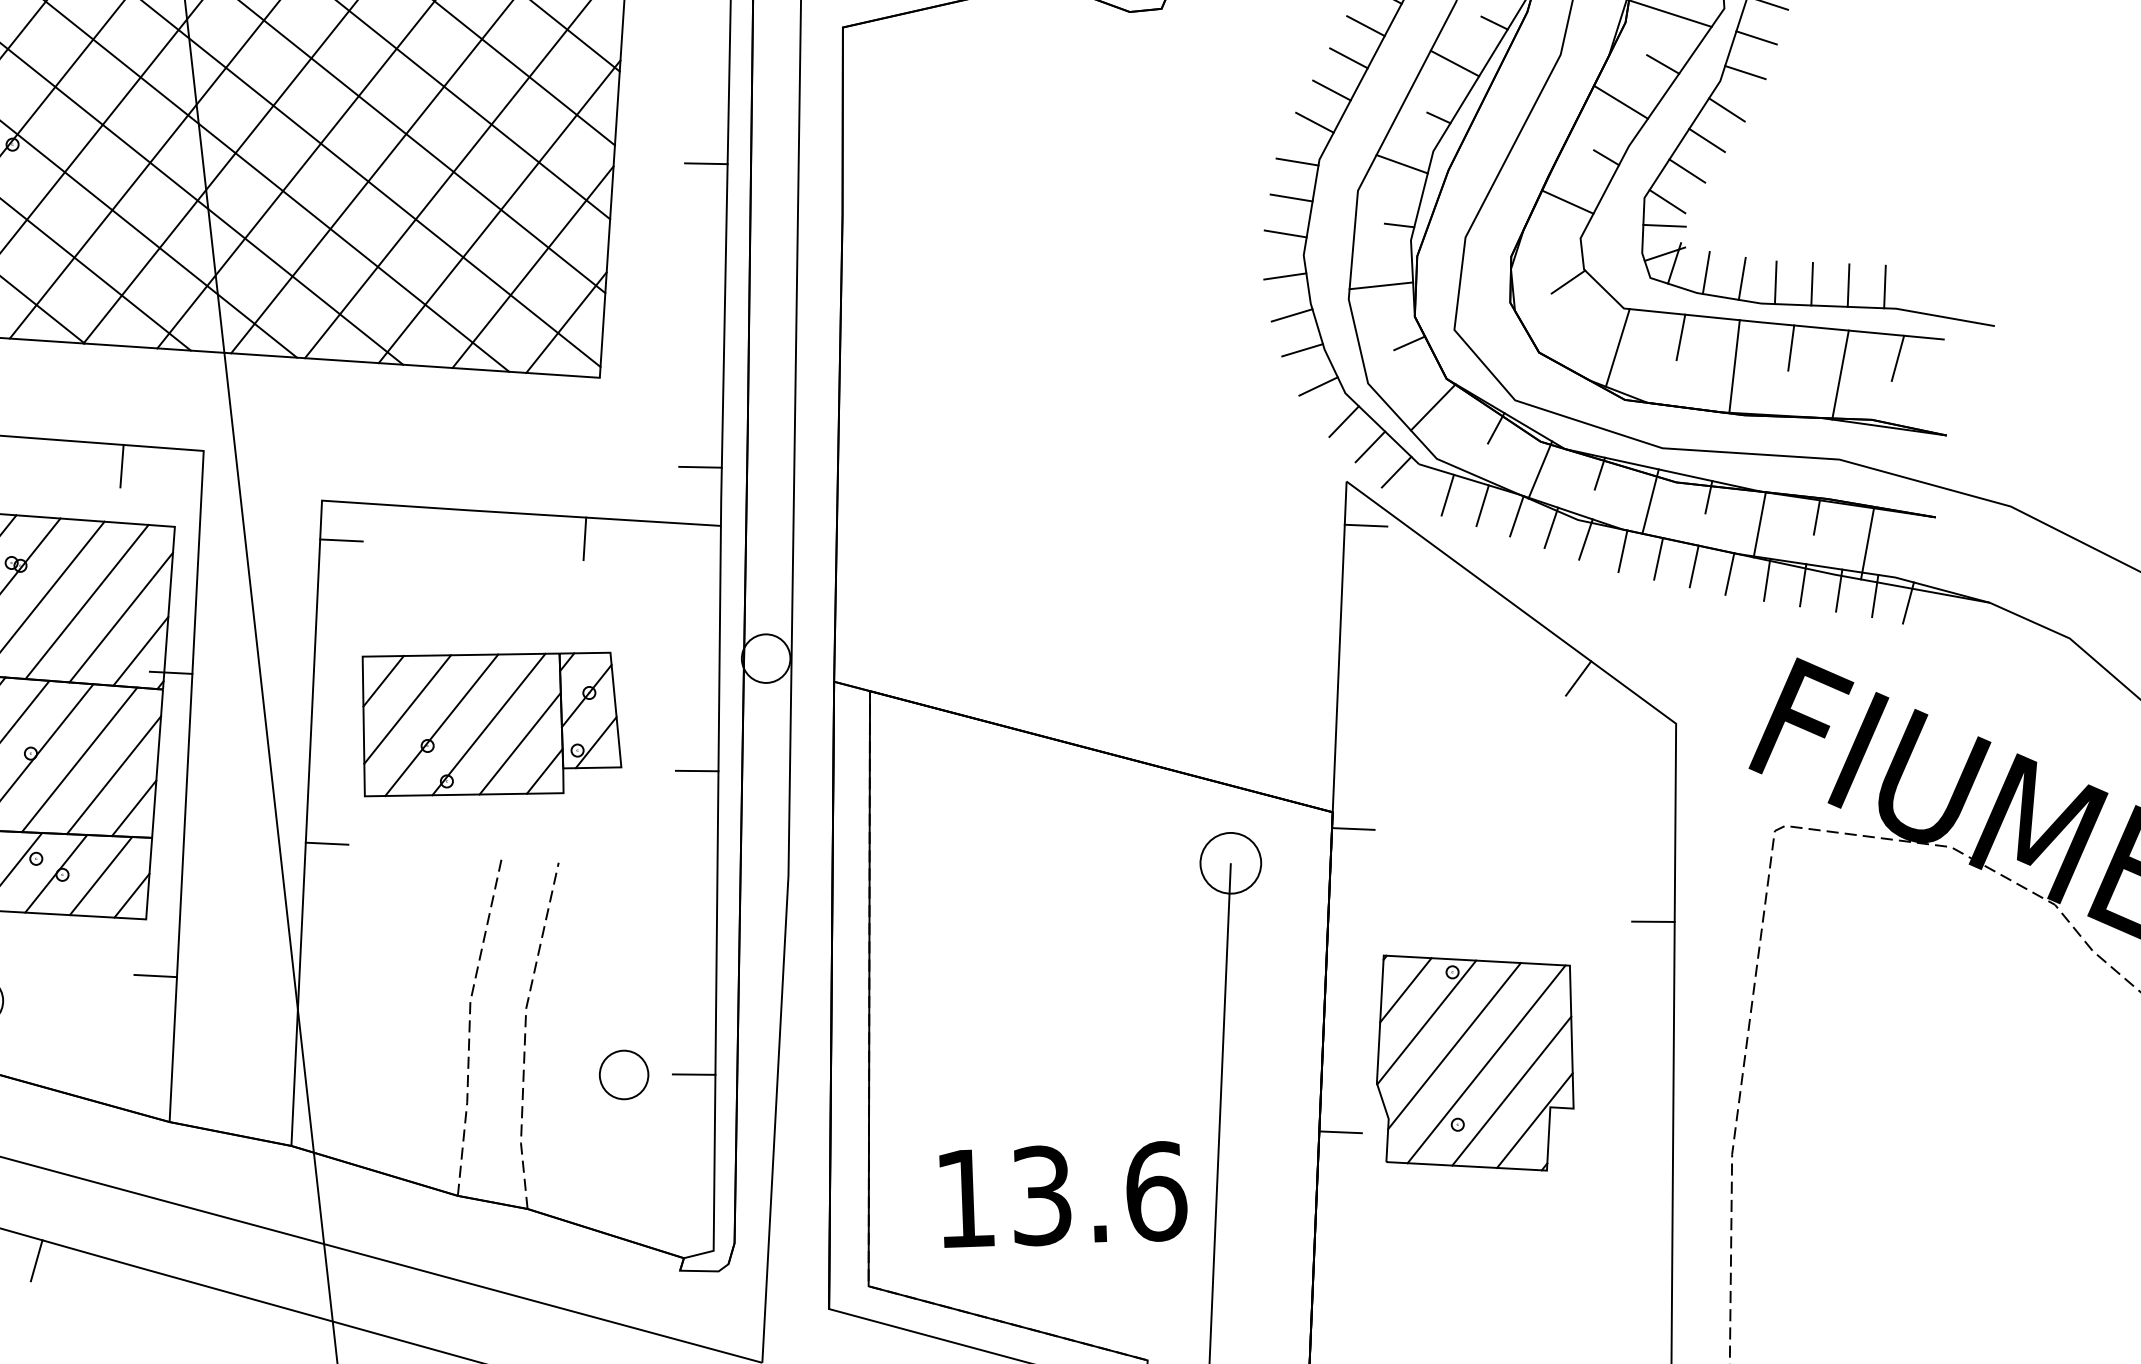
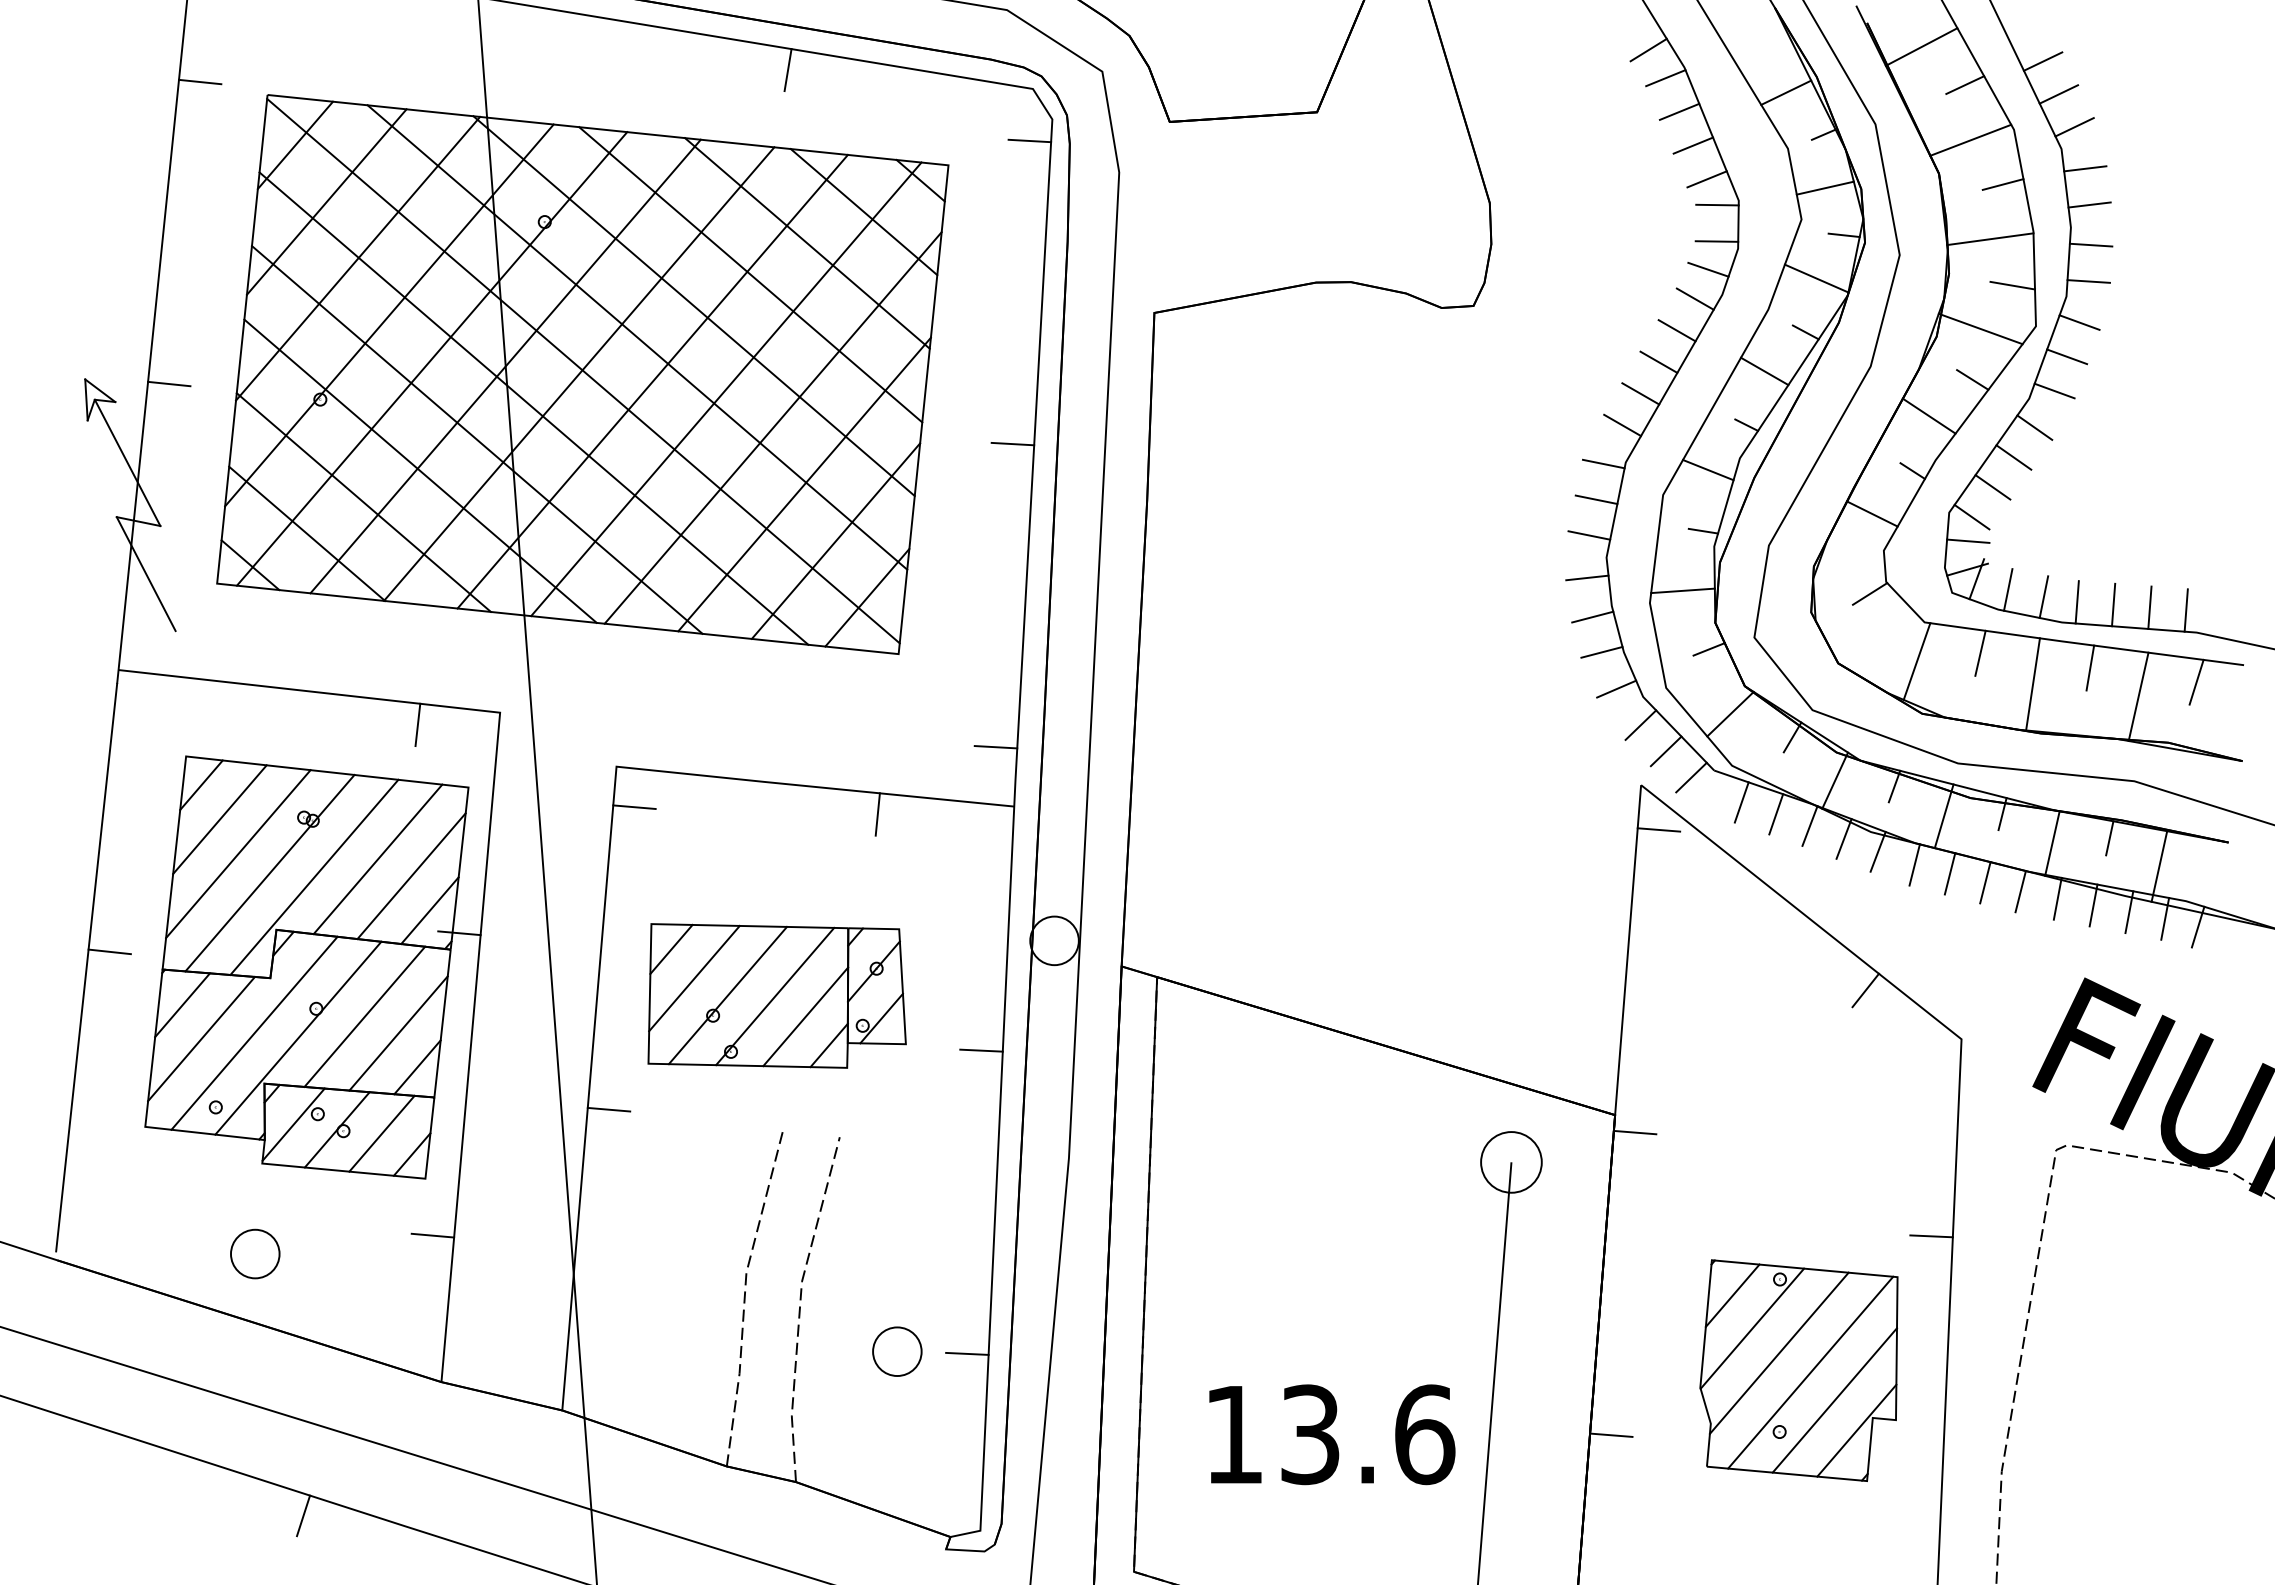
part: (1474, 1062) -> (1798, 1370), moved
text: (1063, 1194) -> (1332, 1434), moved

